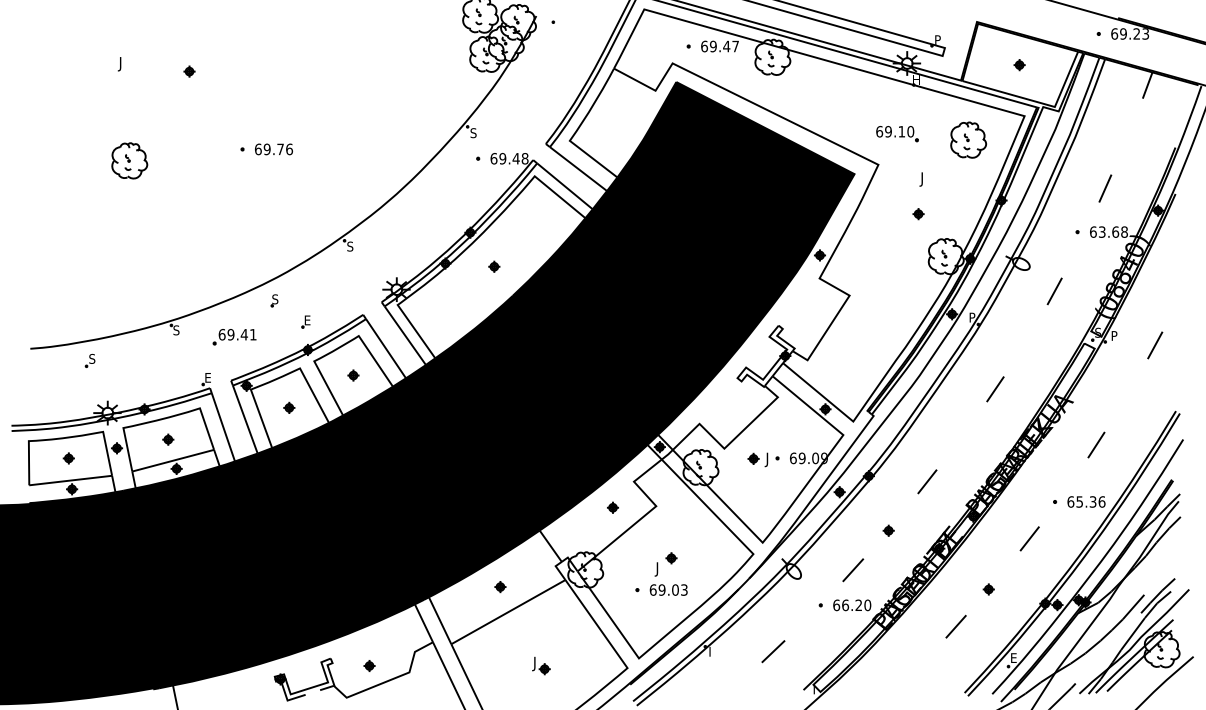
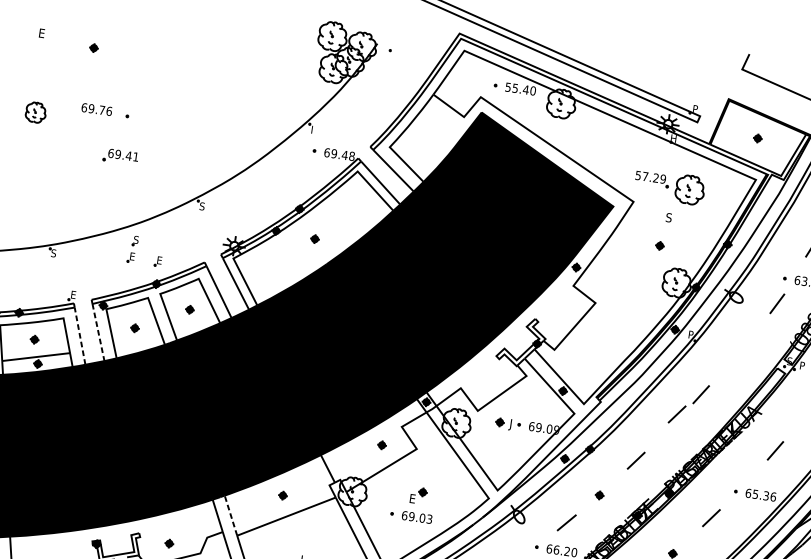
text: (720, 46) -> (521, 89), 69.47 -> 55.40
text: (121, 64) -> (40, 34), J -> E
text: (895, 131) -> (651, 177), 69.10 -> 57.29
text: (473, 133) -> (313, 130), S -> I
part: (968, 139) -> (690, 189), moved
text: (273, 149) -> (96, 109), moved
part: (129, 160) -> (35, 112), size x0.7
text: (923, 179) -> (667, 218), J -> S
line: (1054, 291) -> (777, 303), moved
part: (271, 321) -> (130, 257), added
part: (234, 337) -> (120, 157), moved
line: (969, 417) -> (677, 414), added
line: (245, 420) -> (98, 333), solid -> dashed
line: (223, 426) -> (80, 335), solid -> dashed
text: (658, 569) -> (411, 499), J -> E
line: (439, 620) -> (230, 515), solid -> dashed

